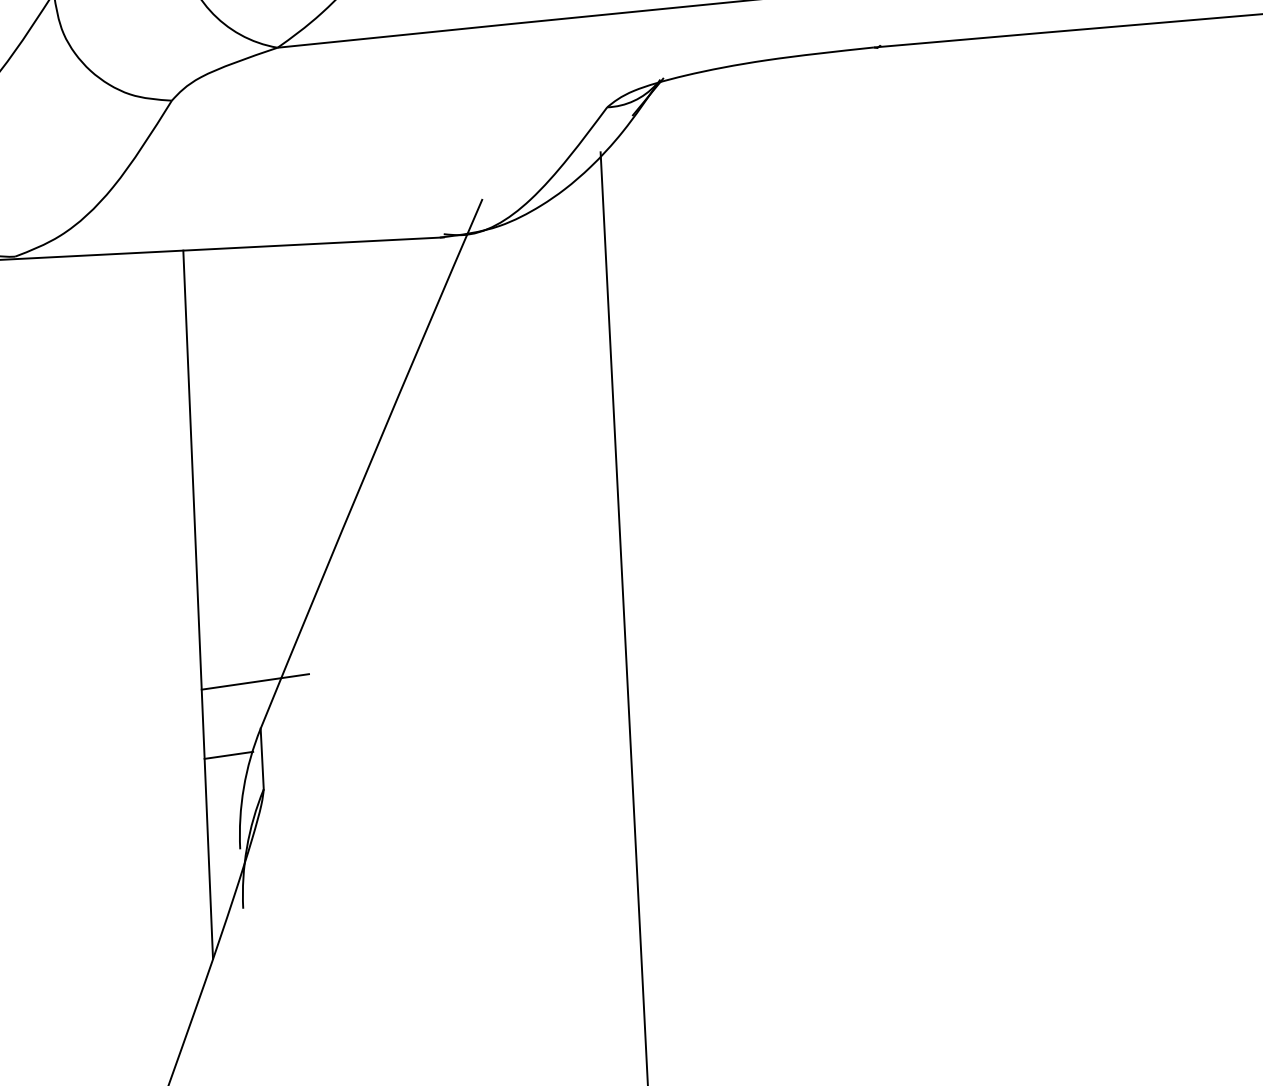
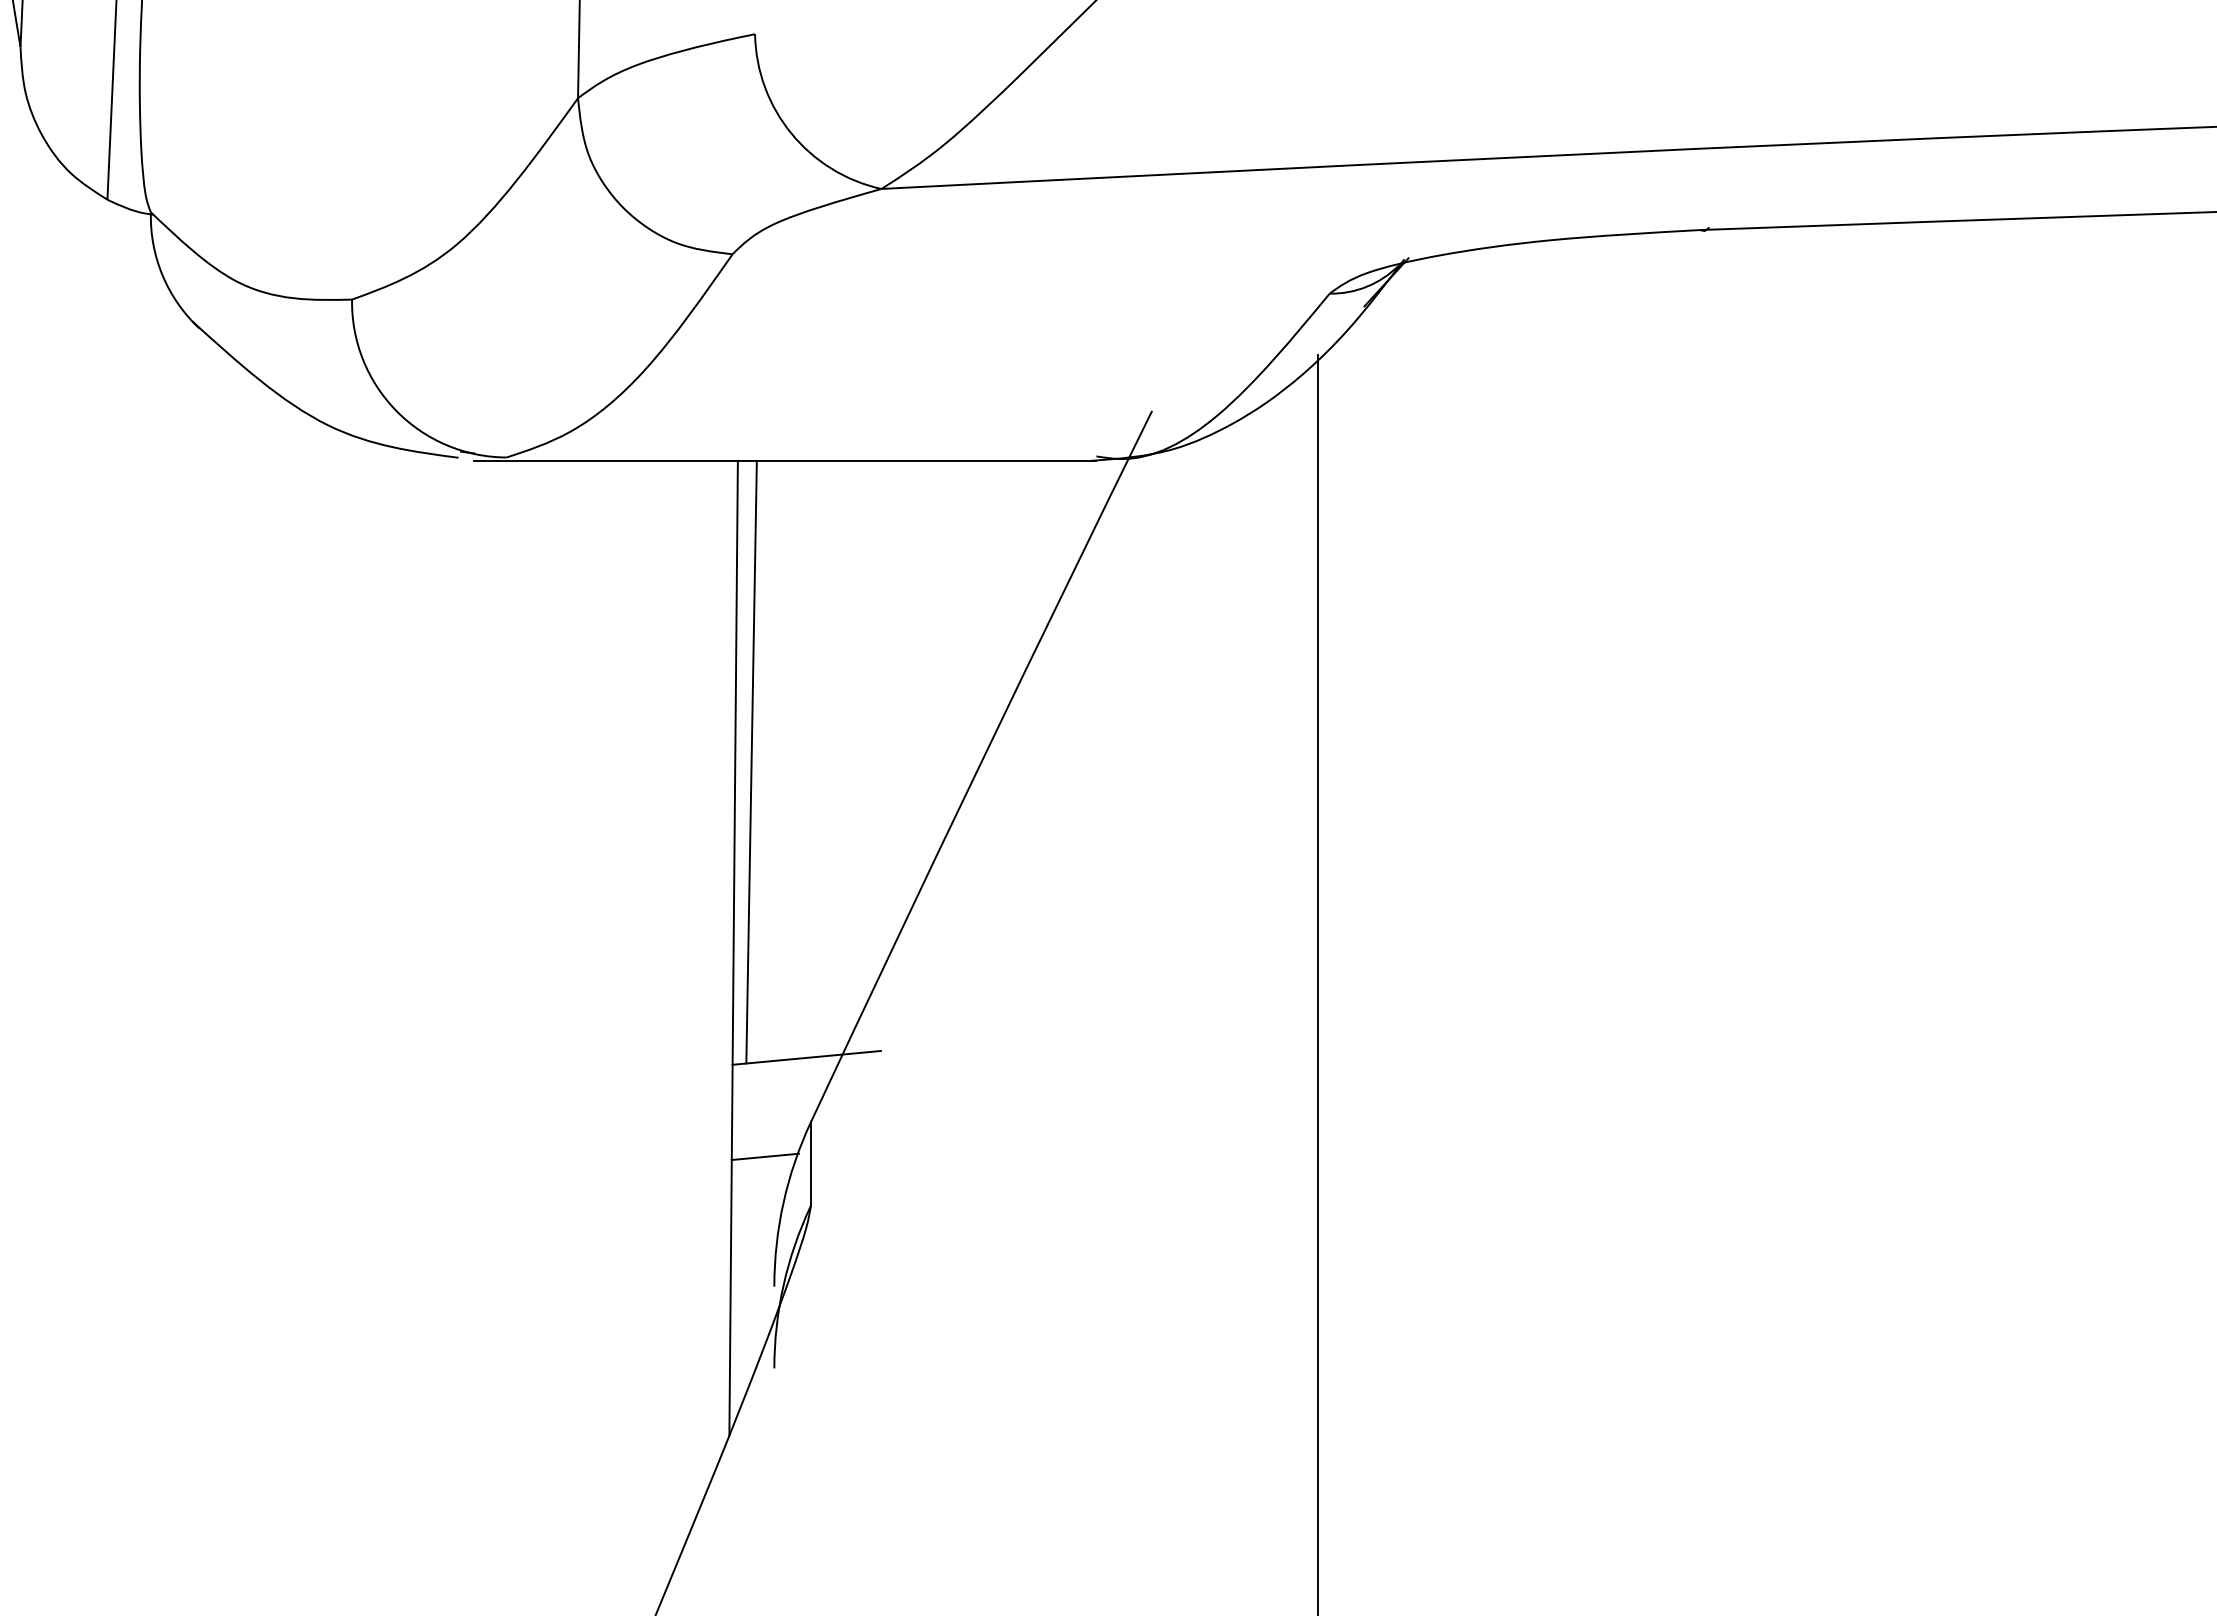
line: (204, 468) -> (751, 761), added

